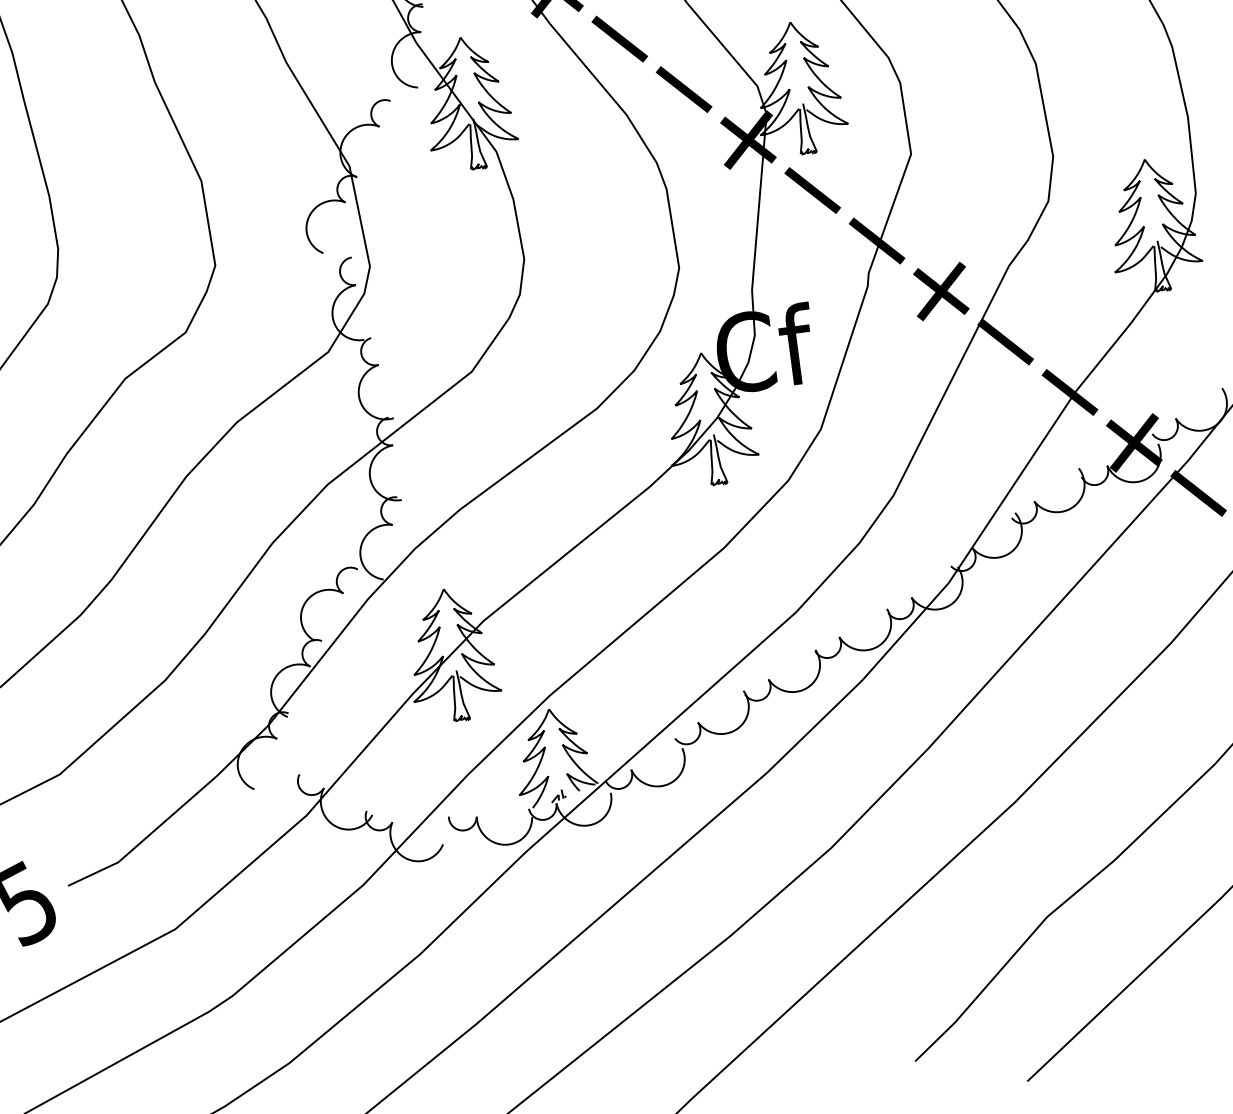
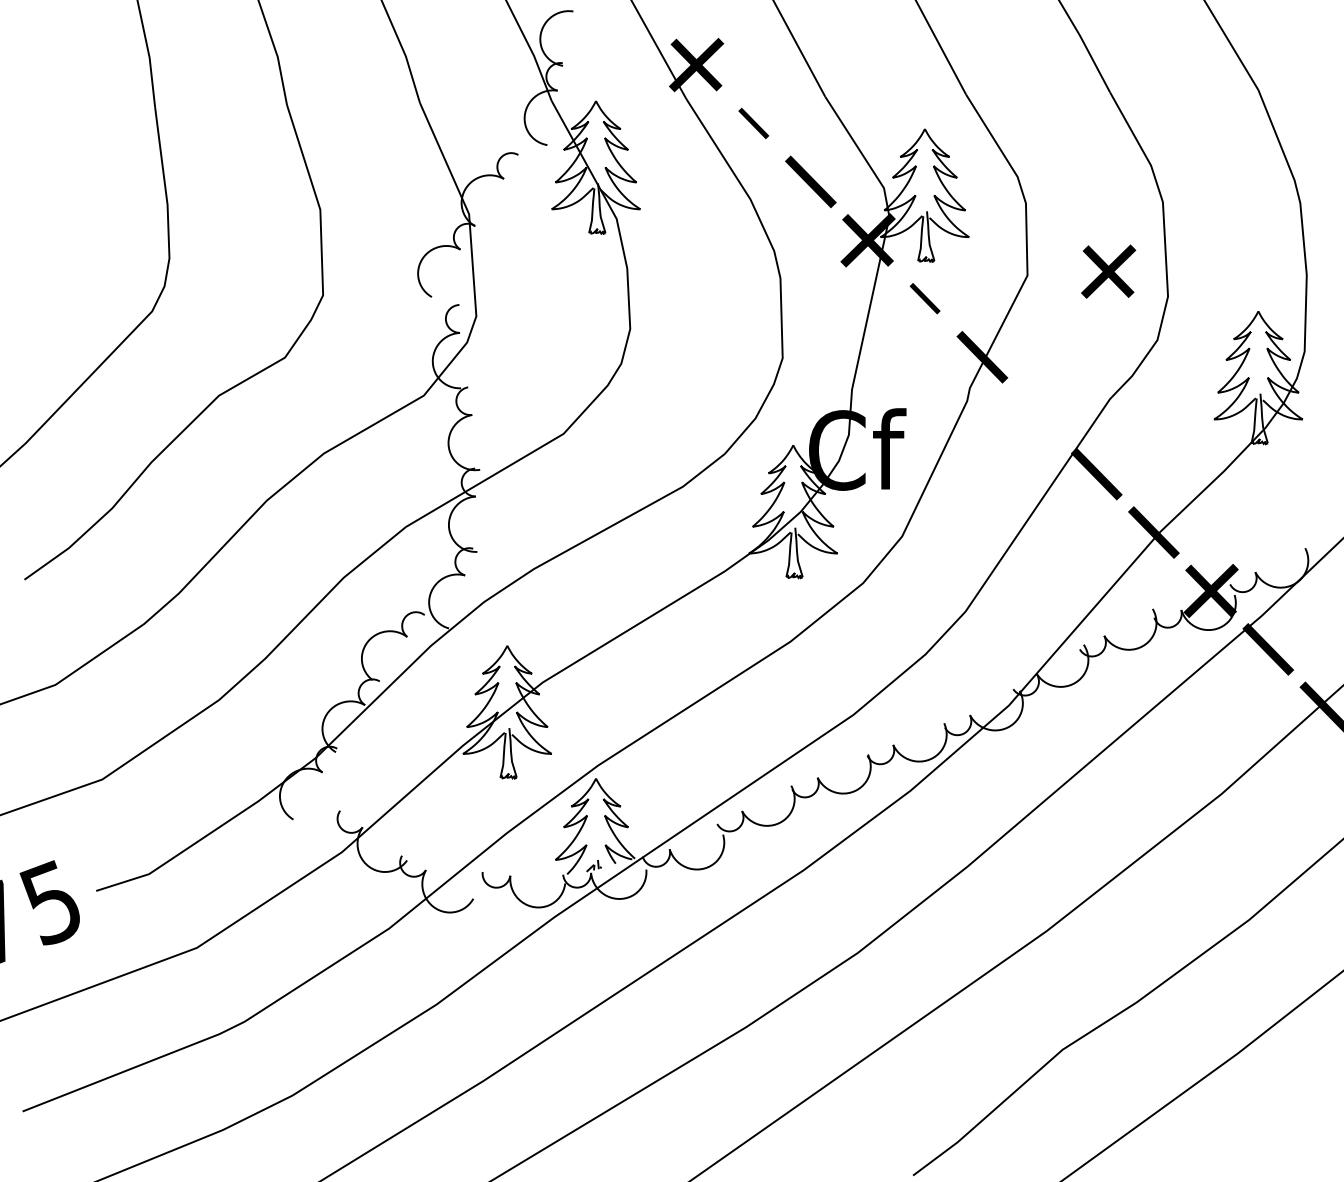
part: (619, 39) -> (753, 123), size x0.6
part: (811, 190) -> (924, 298), size x0.6
part: (941, 291) -> (1108, 271), moved

